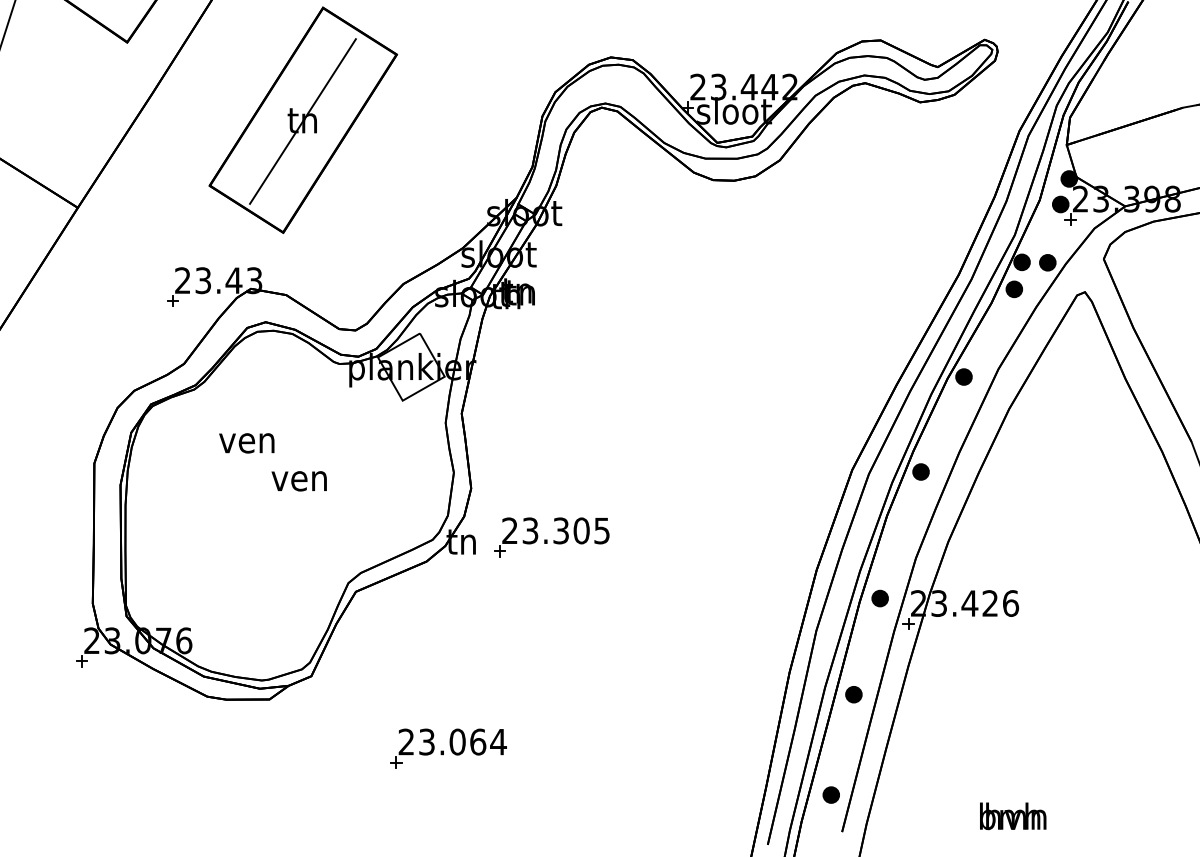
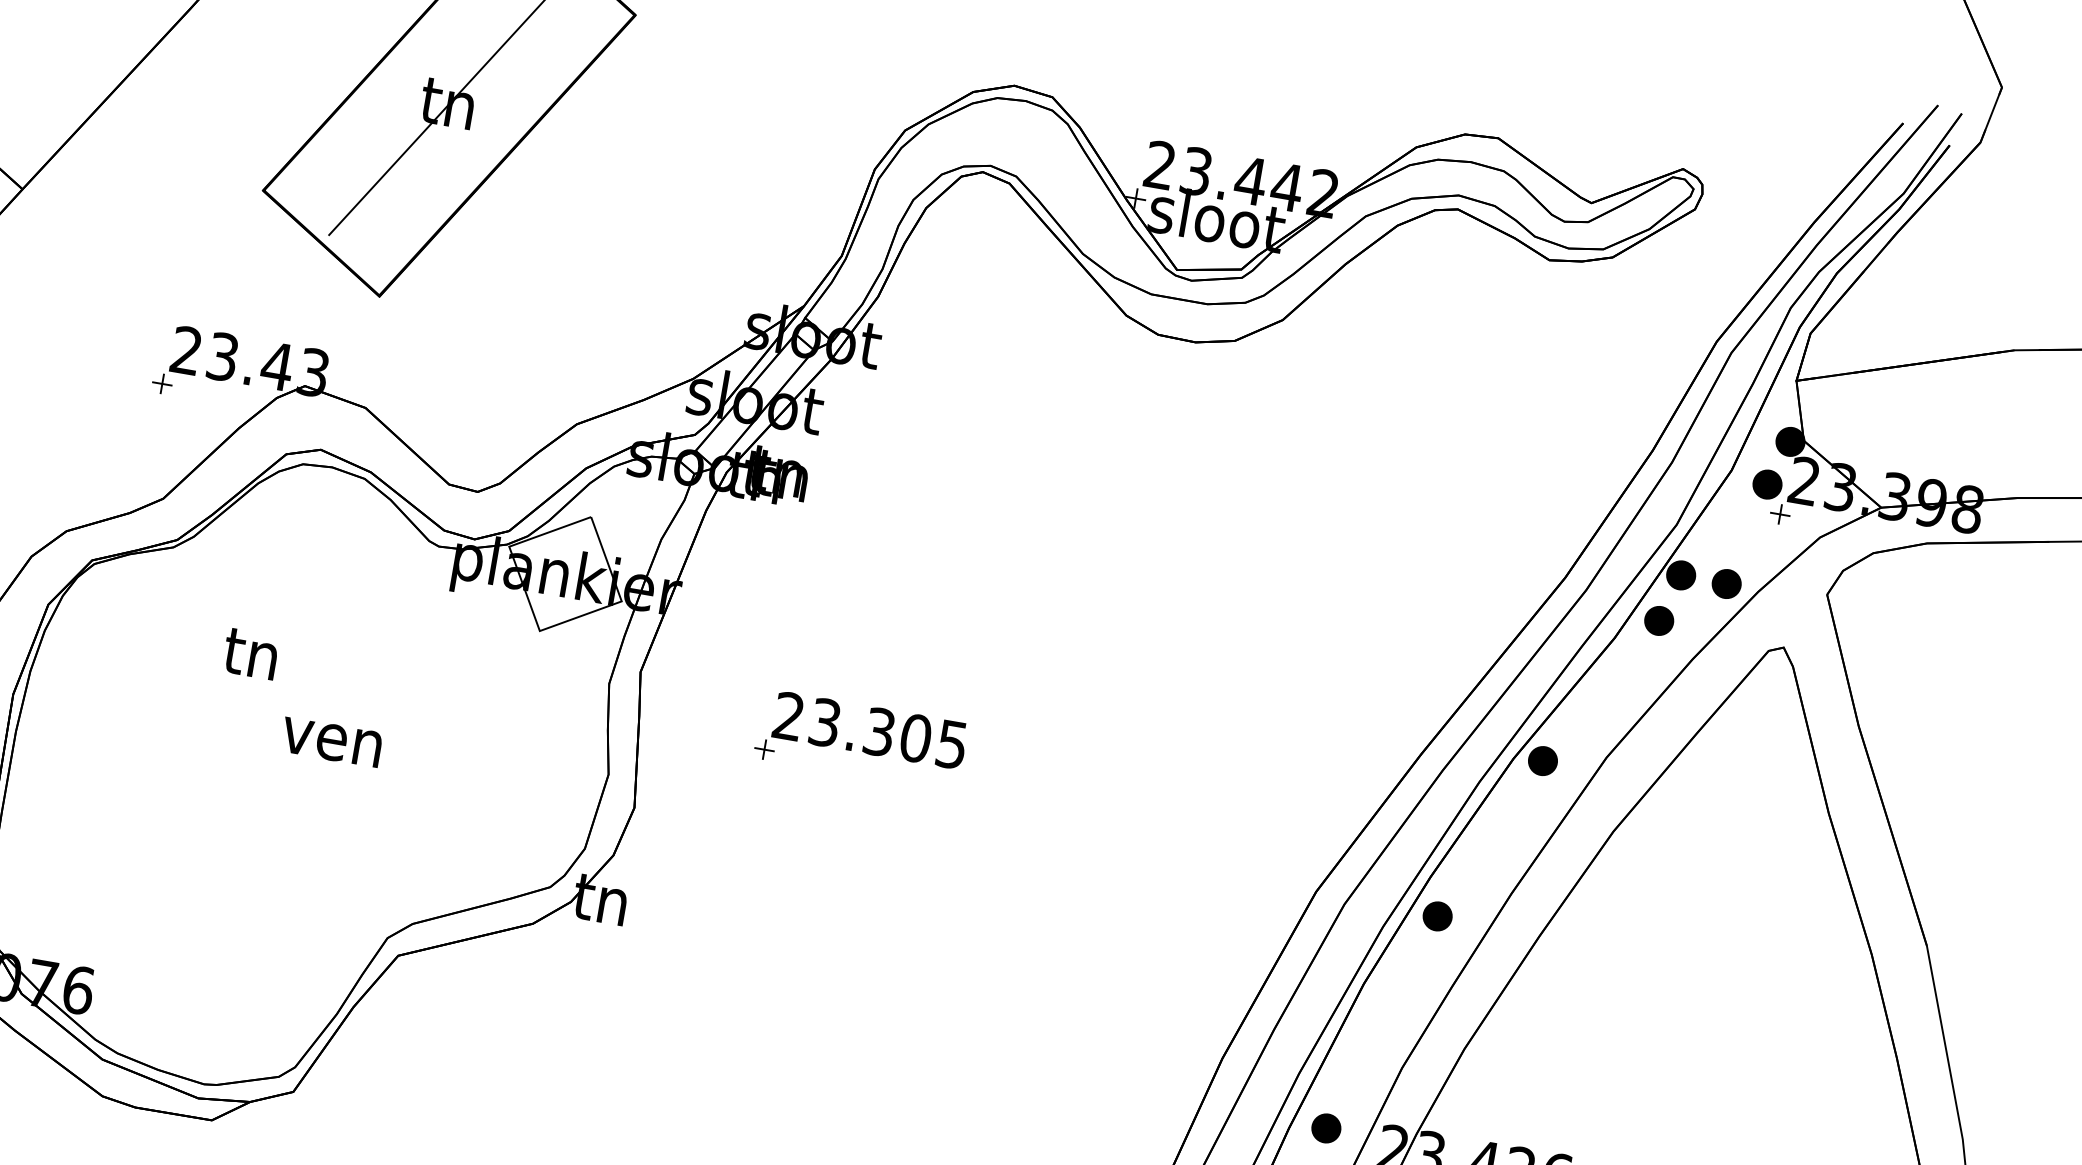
text: (246, 440) -> (250, 653), ven -> tn
part: (551, 537) -> (860, 740), moved

